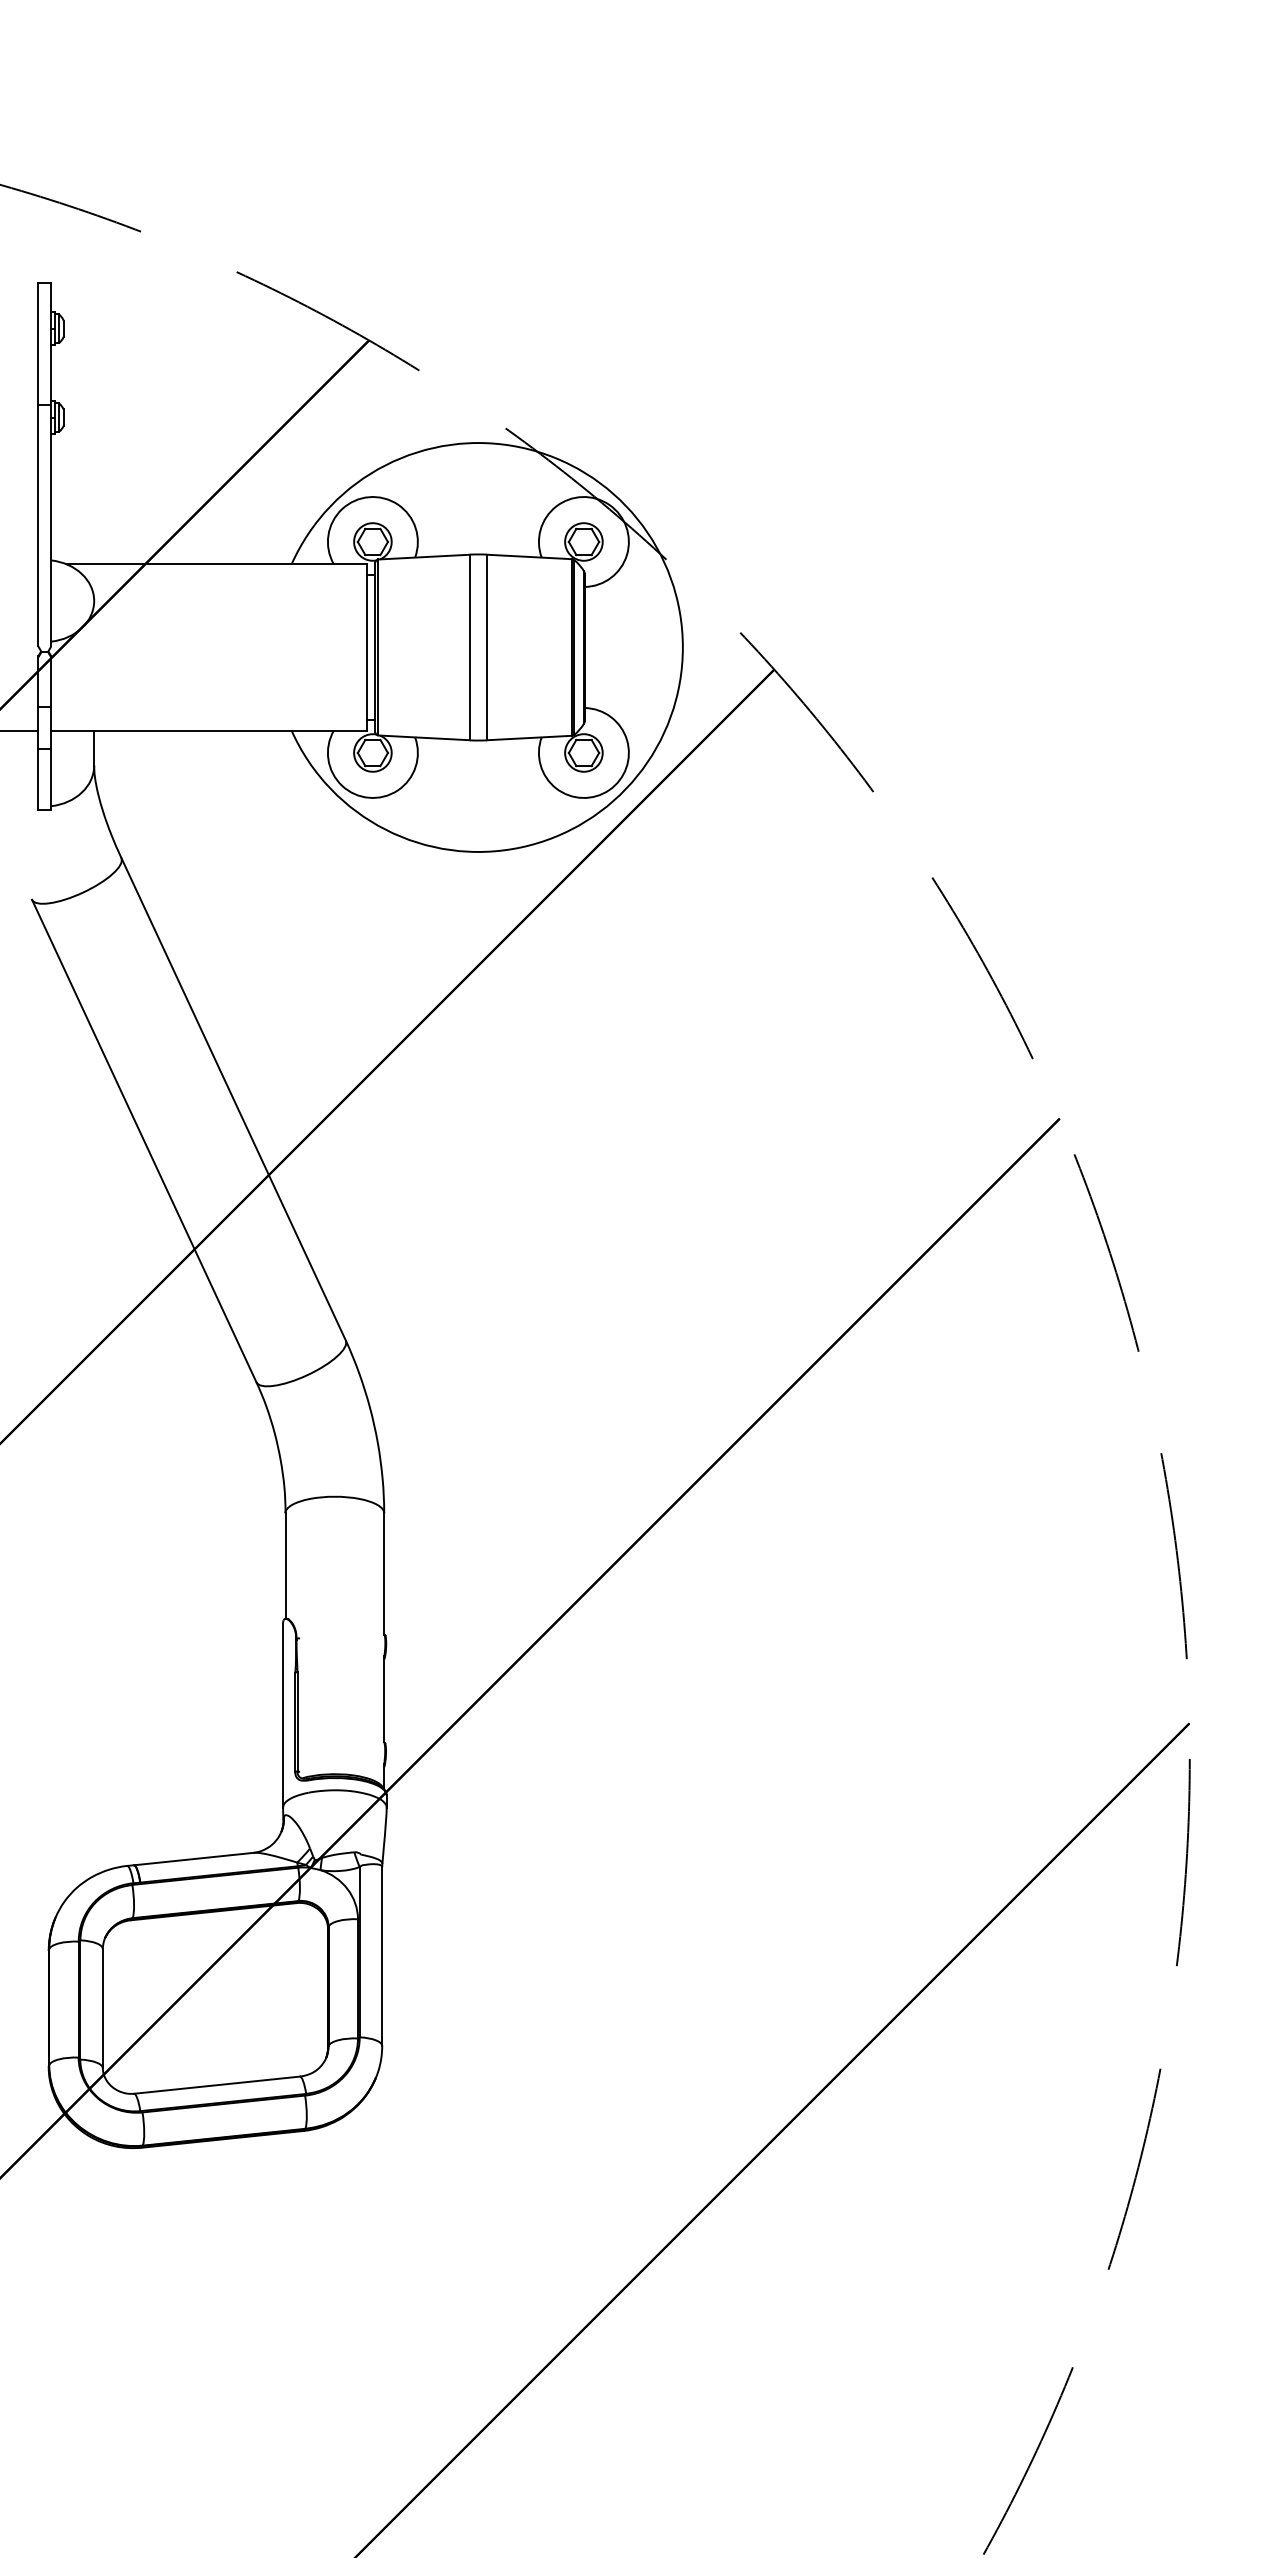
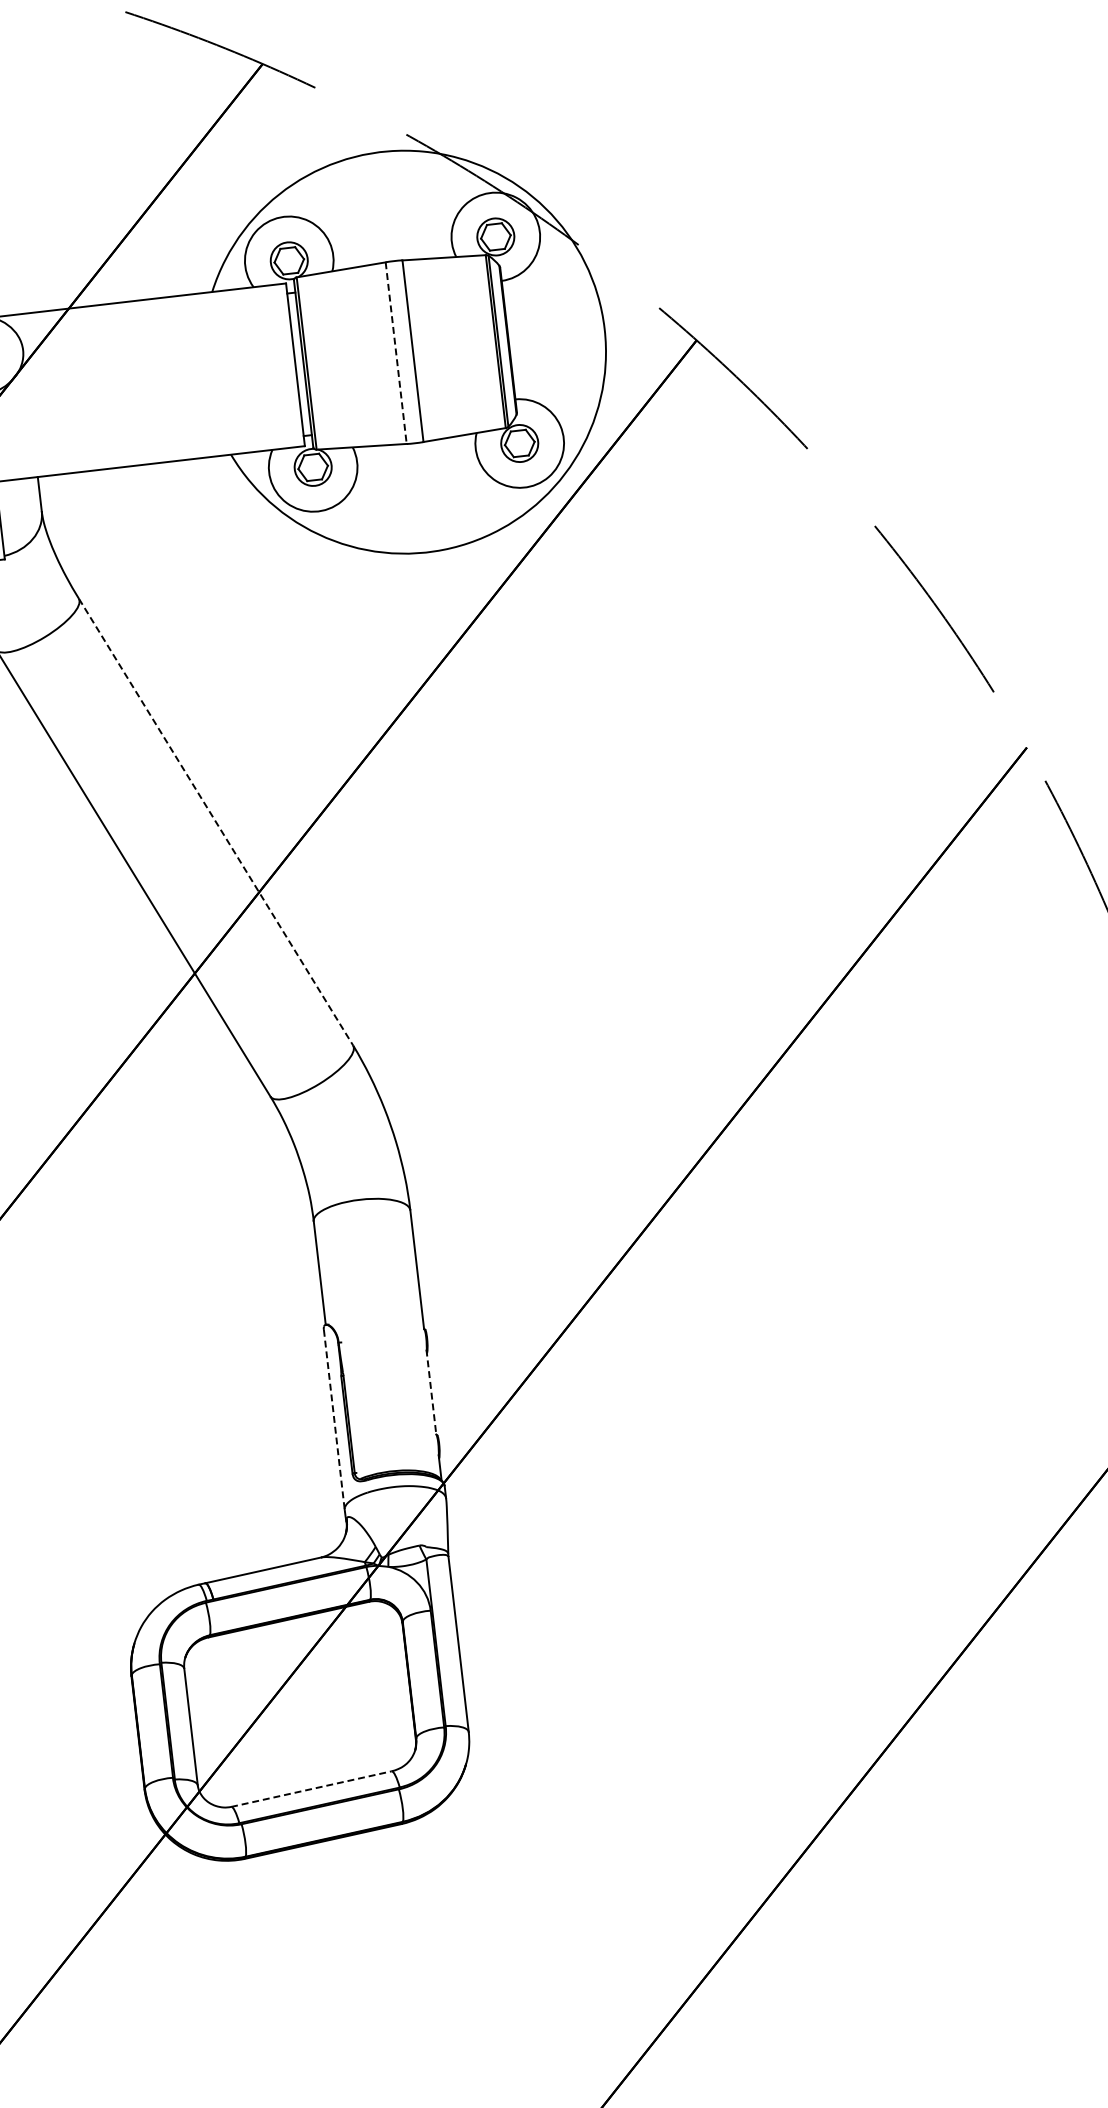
line: (469, 647) -> (395, 353), solid -> dashed
line: (233, 1099) -> (215, 822), solid -> dashed
line: (384, 1699) -> (431, 1392), solid -> dashed
line: (283, 1715) -> (334, 1419), solid -> dashed
line: (217, 2085) -> (311, 1789), solid -> dashed

